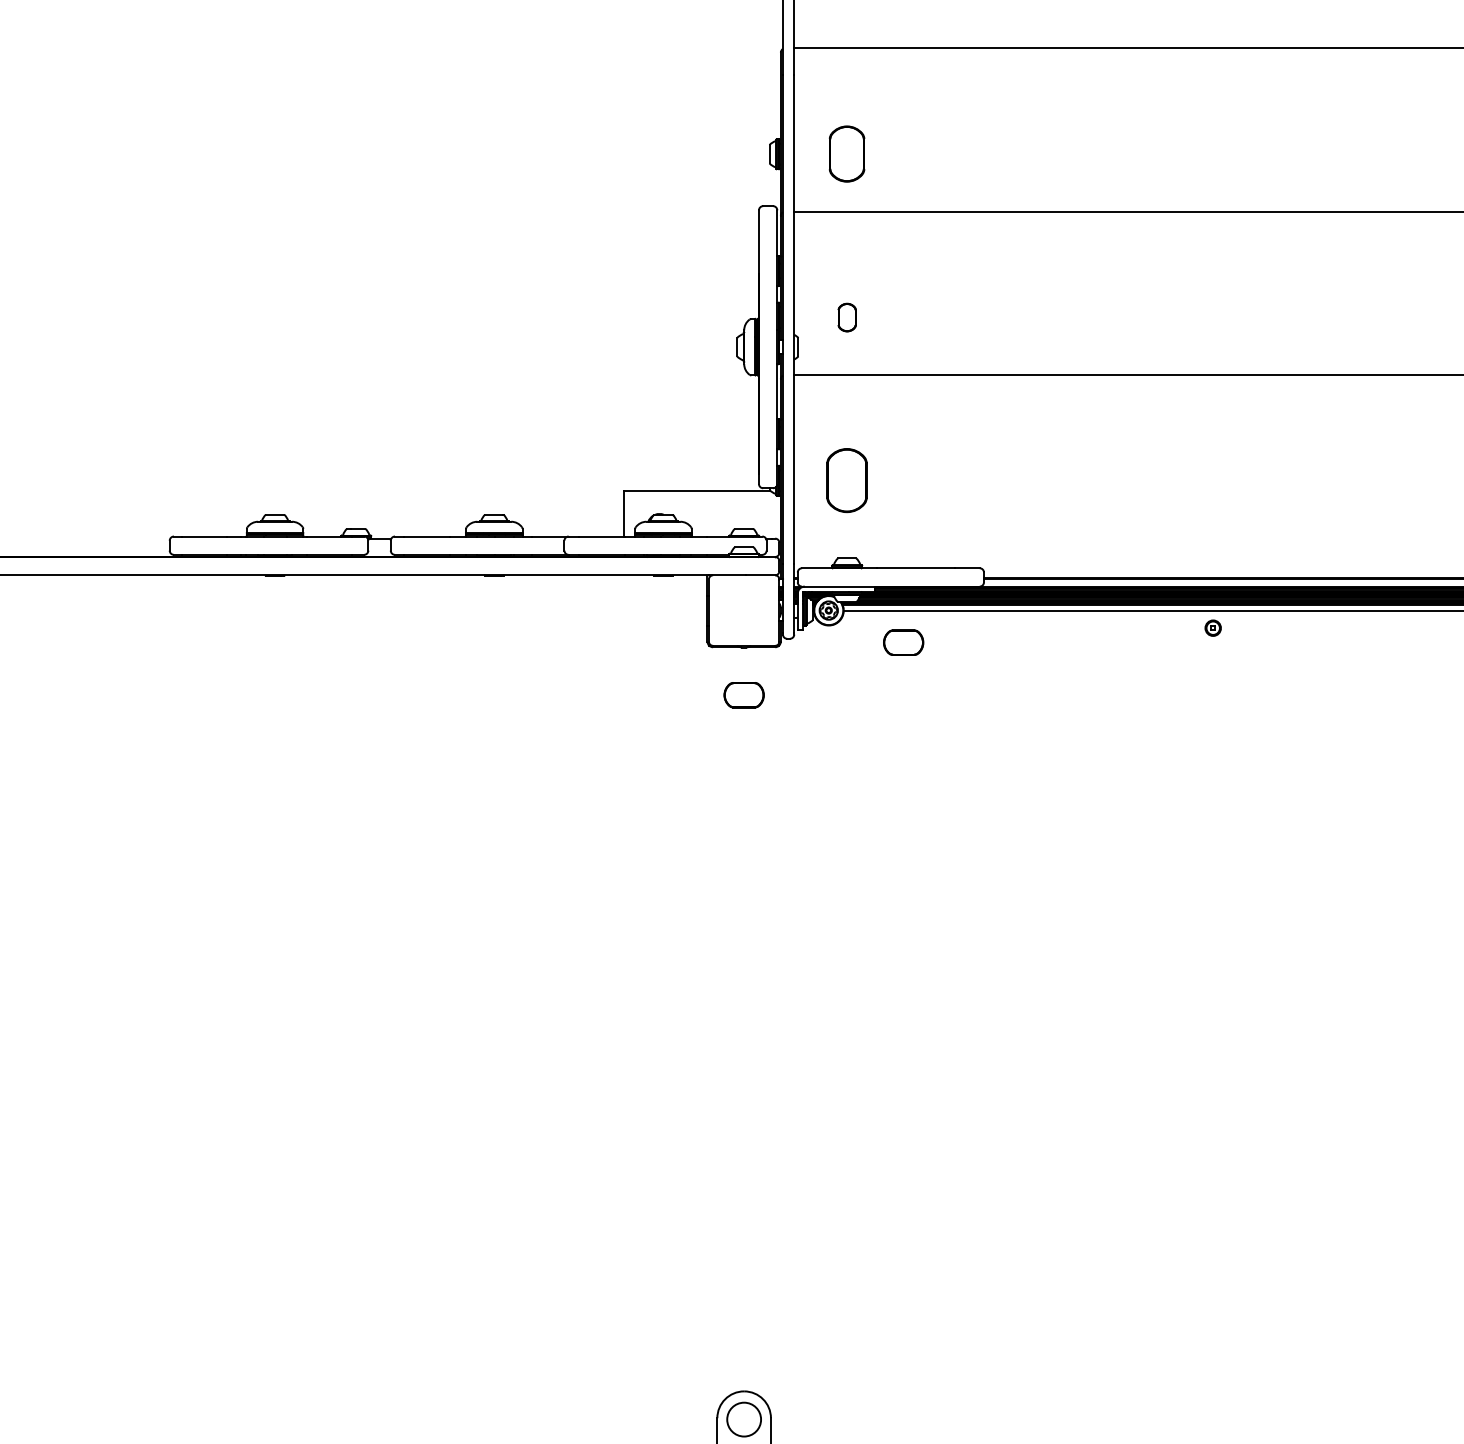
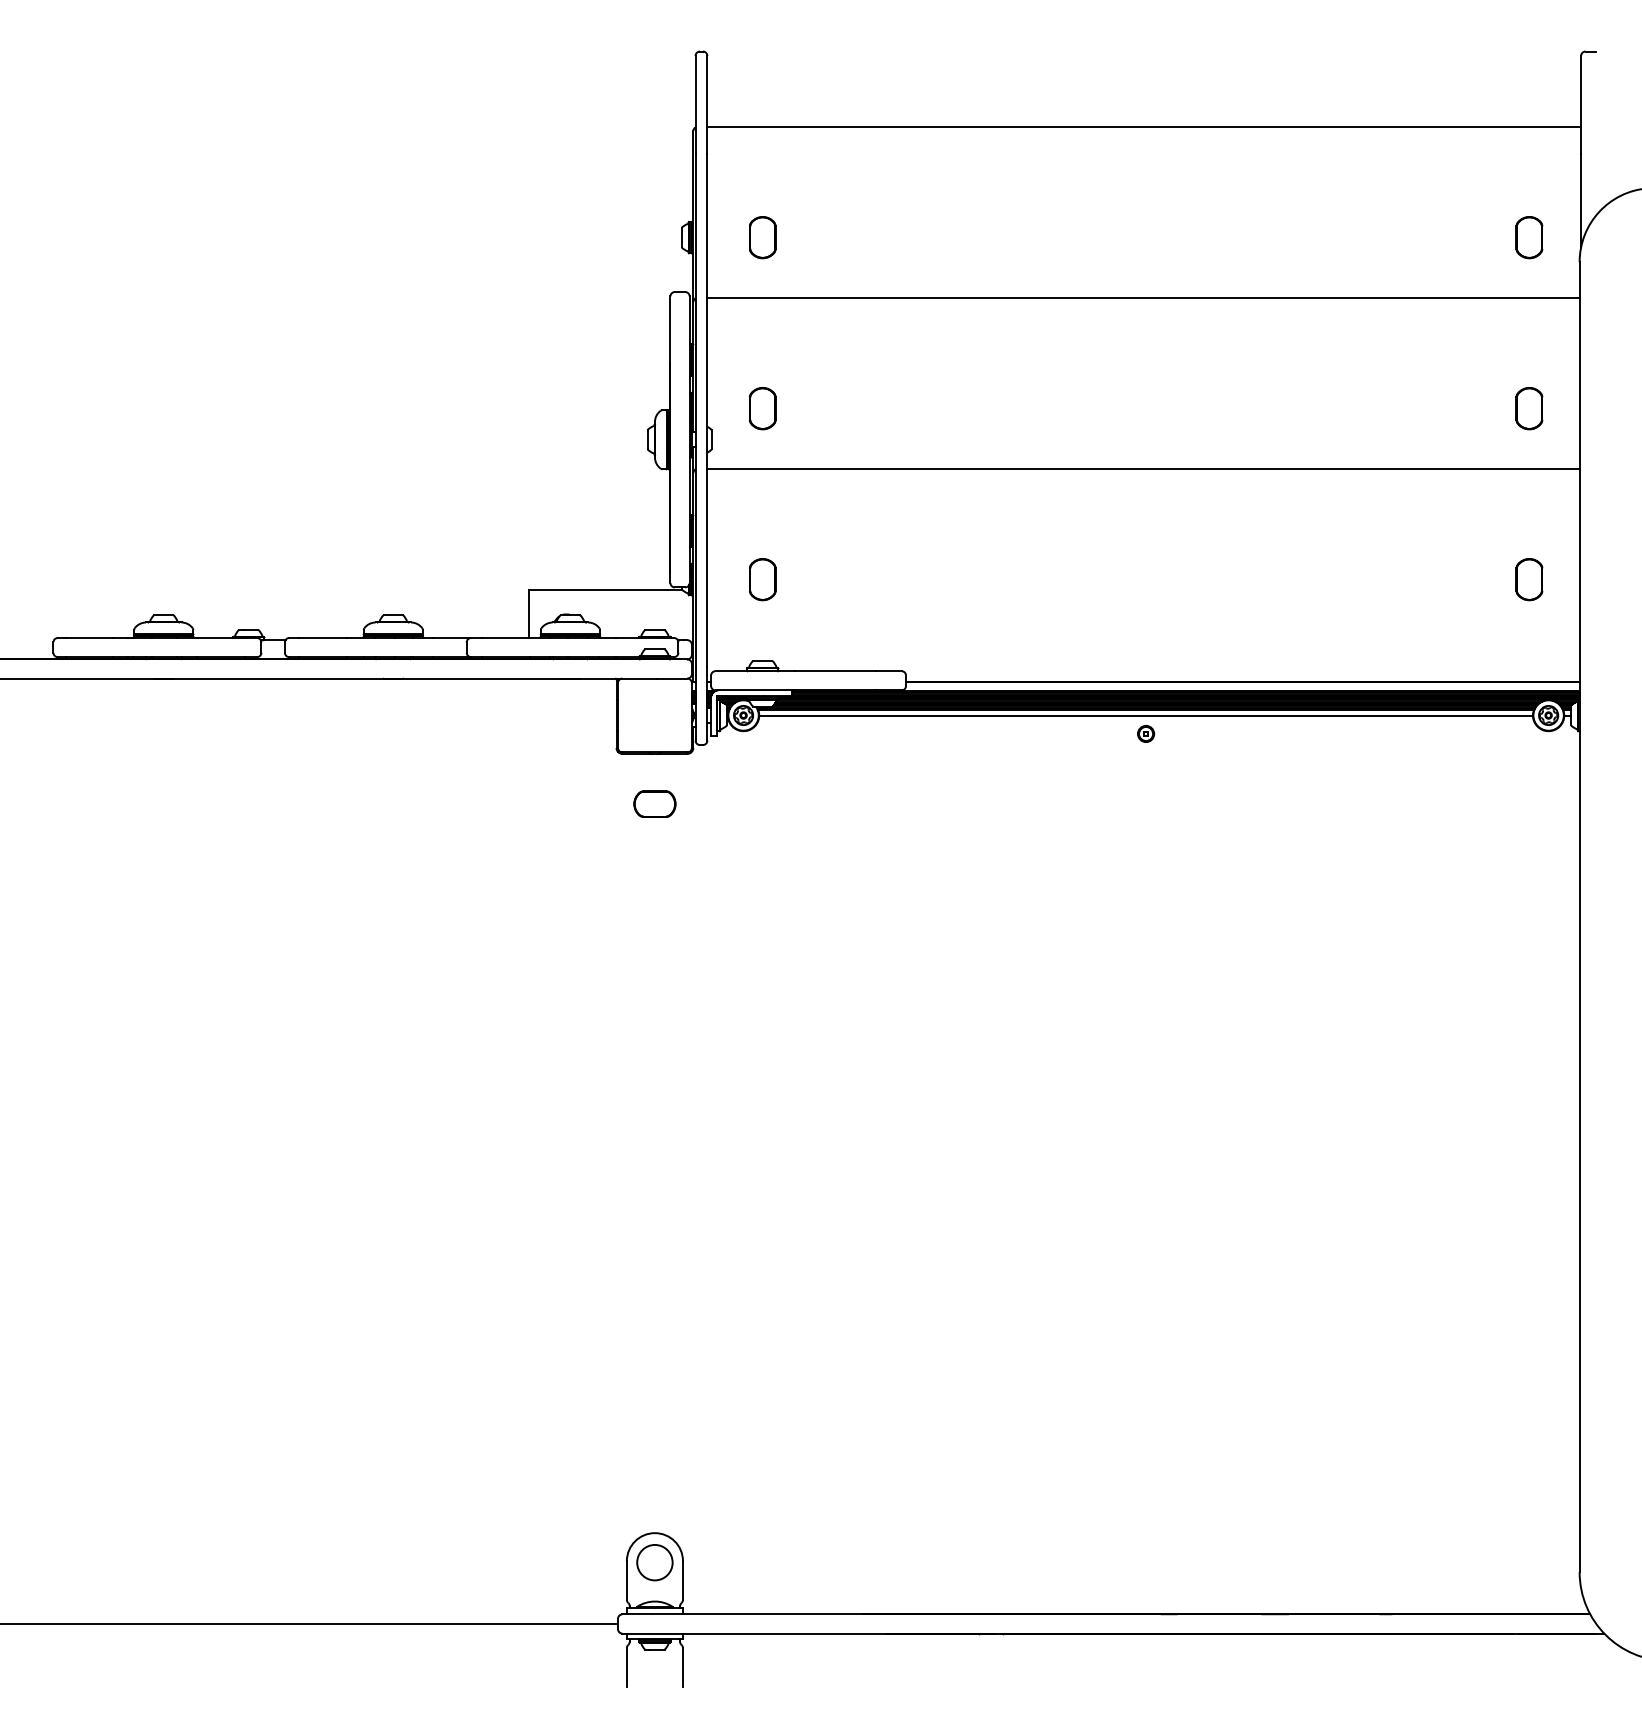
part: (846, 154) -> (762, 237), size x0.71
part: (846, 317) -> (762, 408), size x1.43
part: (846, 480) -> (762, 579), size x0.62
part: (903, 642) -> (821, 748), removed

